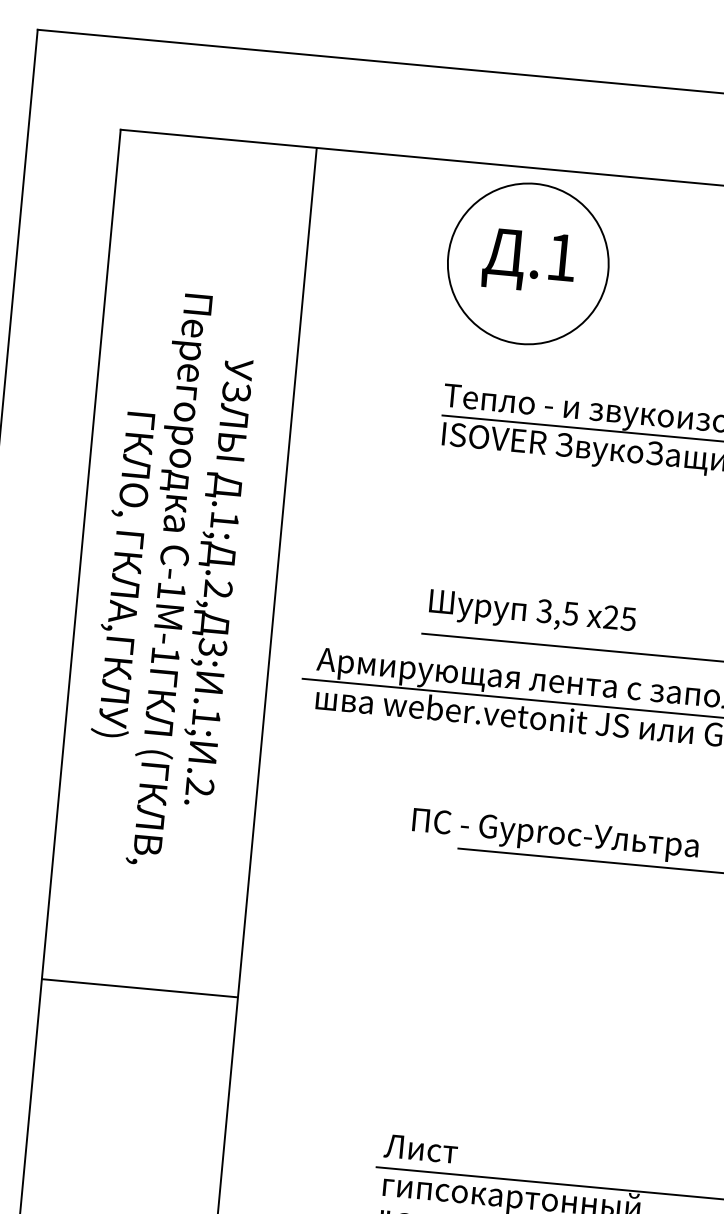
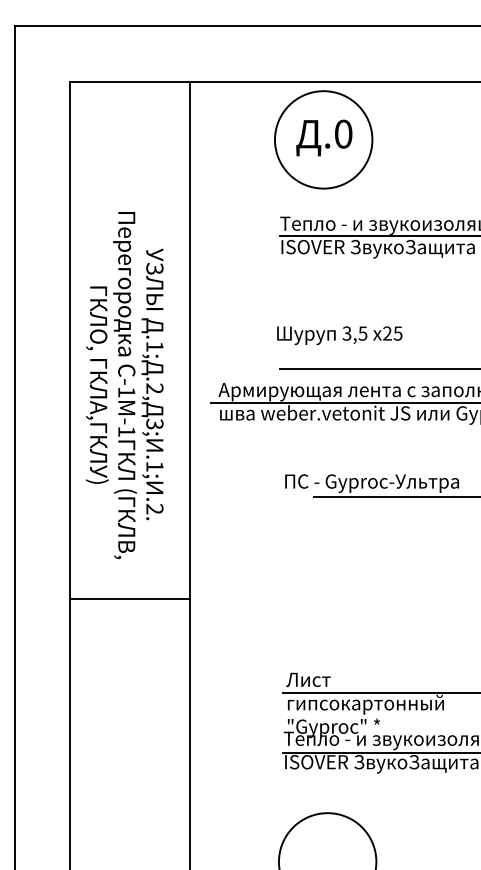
text: (561, 256) -> (343, 133), .1 -> .0
text: (168, 579) -> (124, 385), moved
text: (532, 613) -> (339, 335), moved

